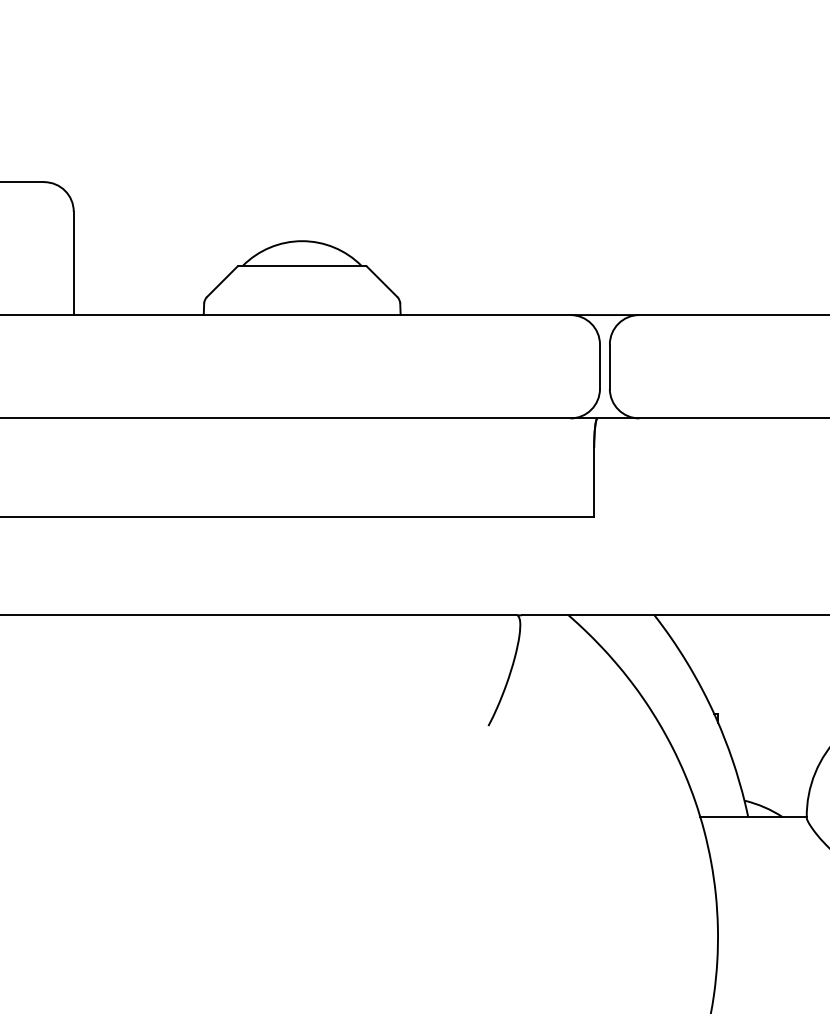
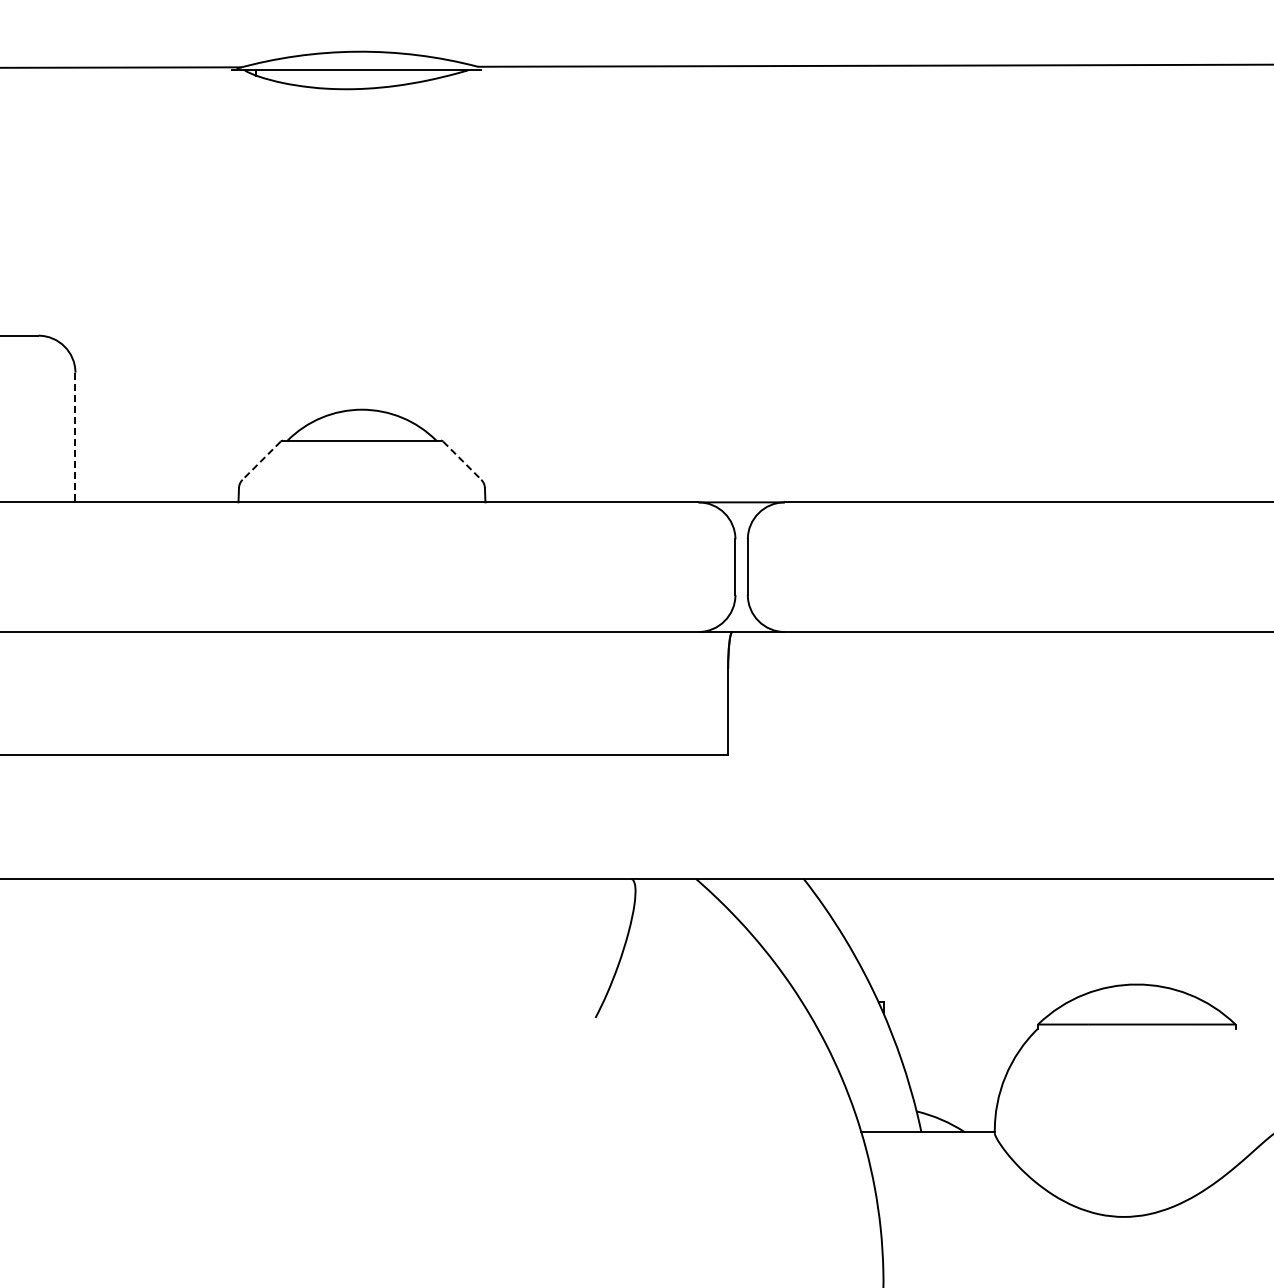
line: (73, 263) -> (75, 437), solid -> dashed
line: (222, 281) -> (261, 460), solid -> dashed
line: (382, 281) -> (462, 460), solid -> dashed

